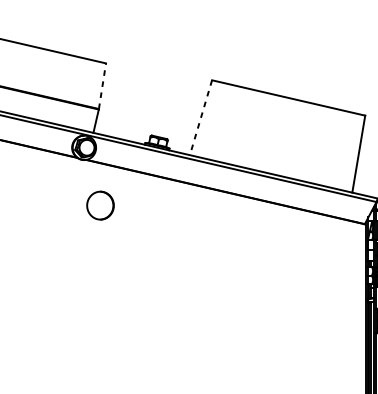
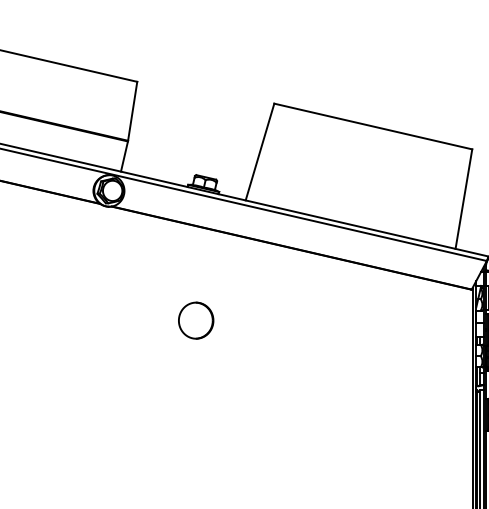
line: (102, 86) -> (132, 111), dashed -> solid
line: (200, 118) -> (259, 152), dashed -> solid
part: (100, 205) -> (196, 320), moved

